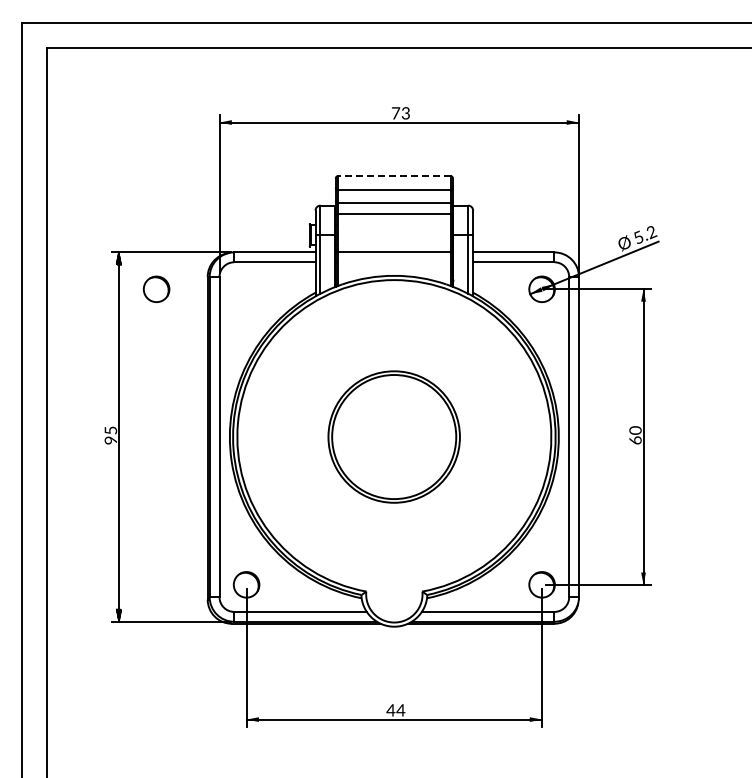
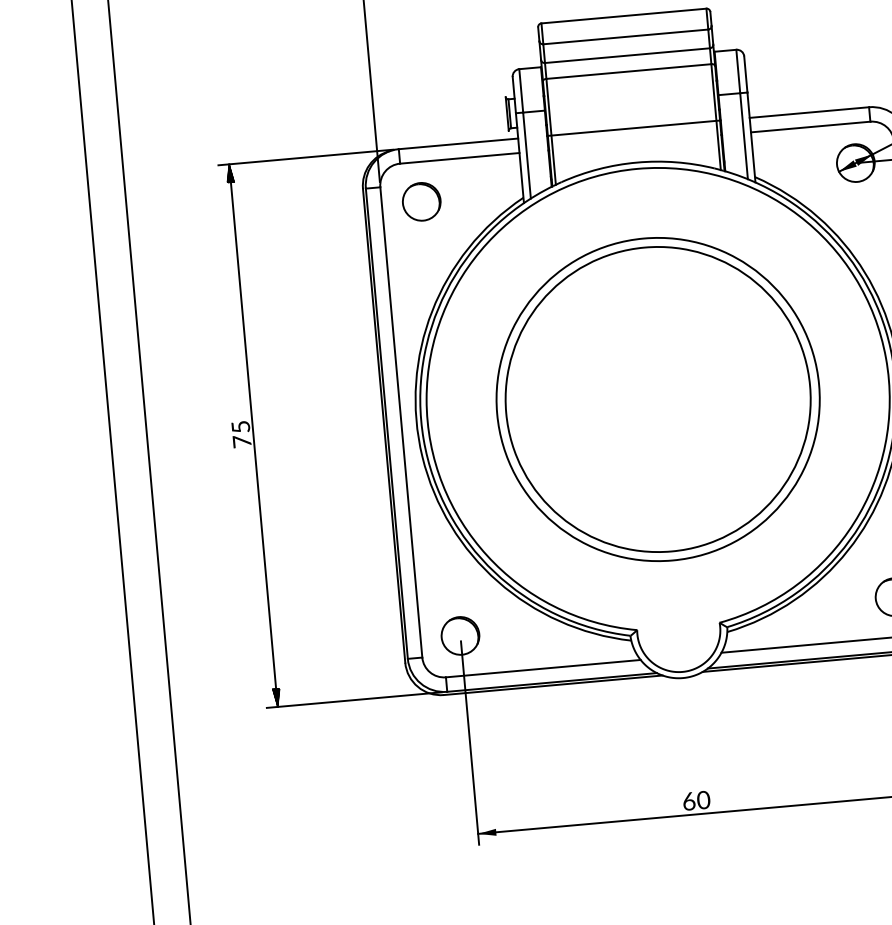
line: (393, 176) -> (622, 16), dashed -> solid
part: (156, 288) -> (421, 200), moved
part: (393, 436) -> (656, 398), size x1.67
text: (110, 440) -> (241, 441), 95 -> 75
text: (395, 710) -> (695, 801), 44 -> 60

